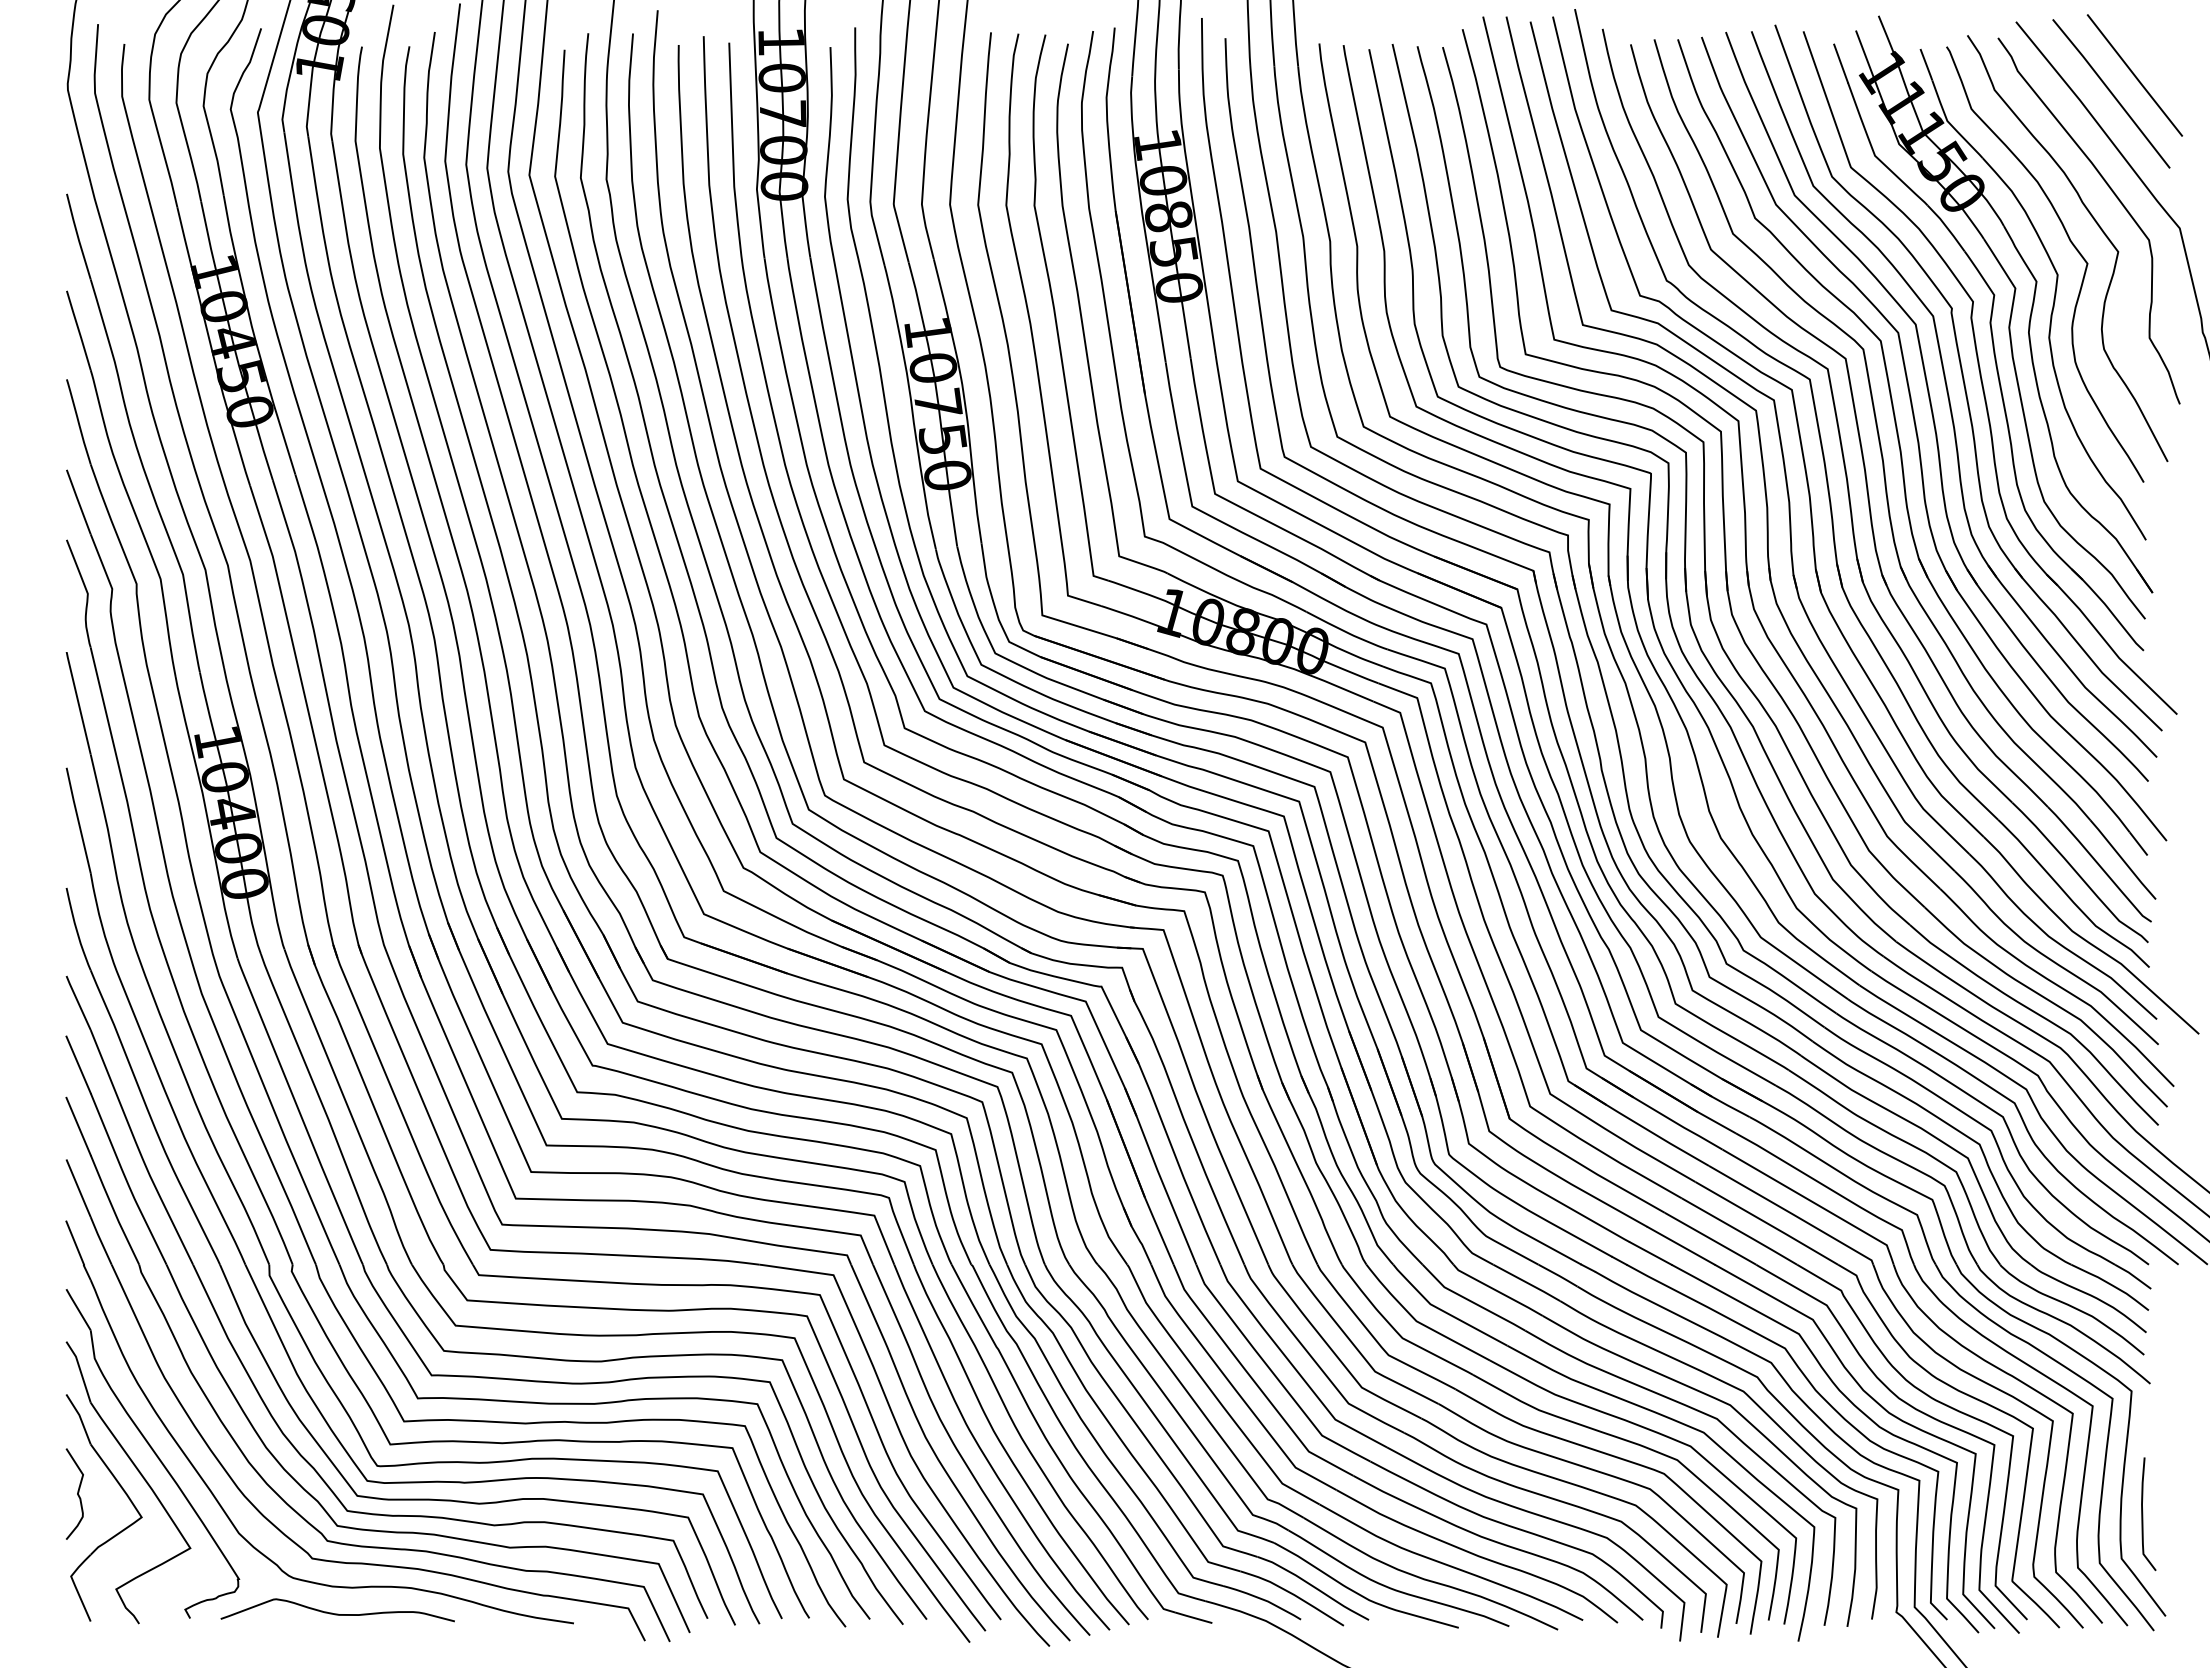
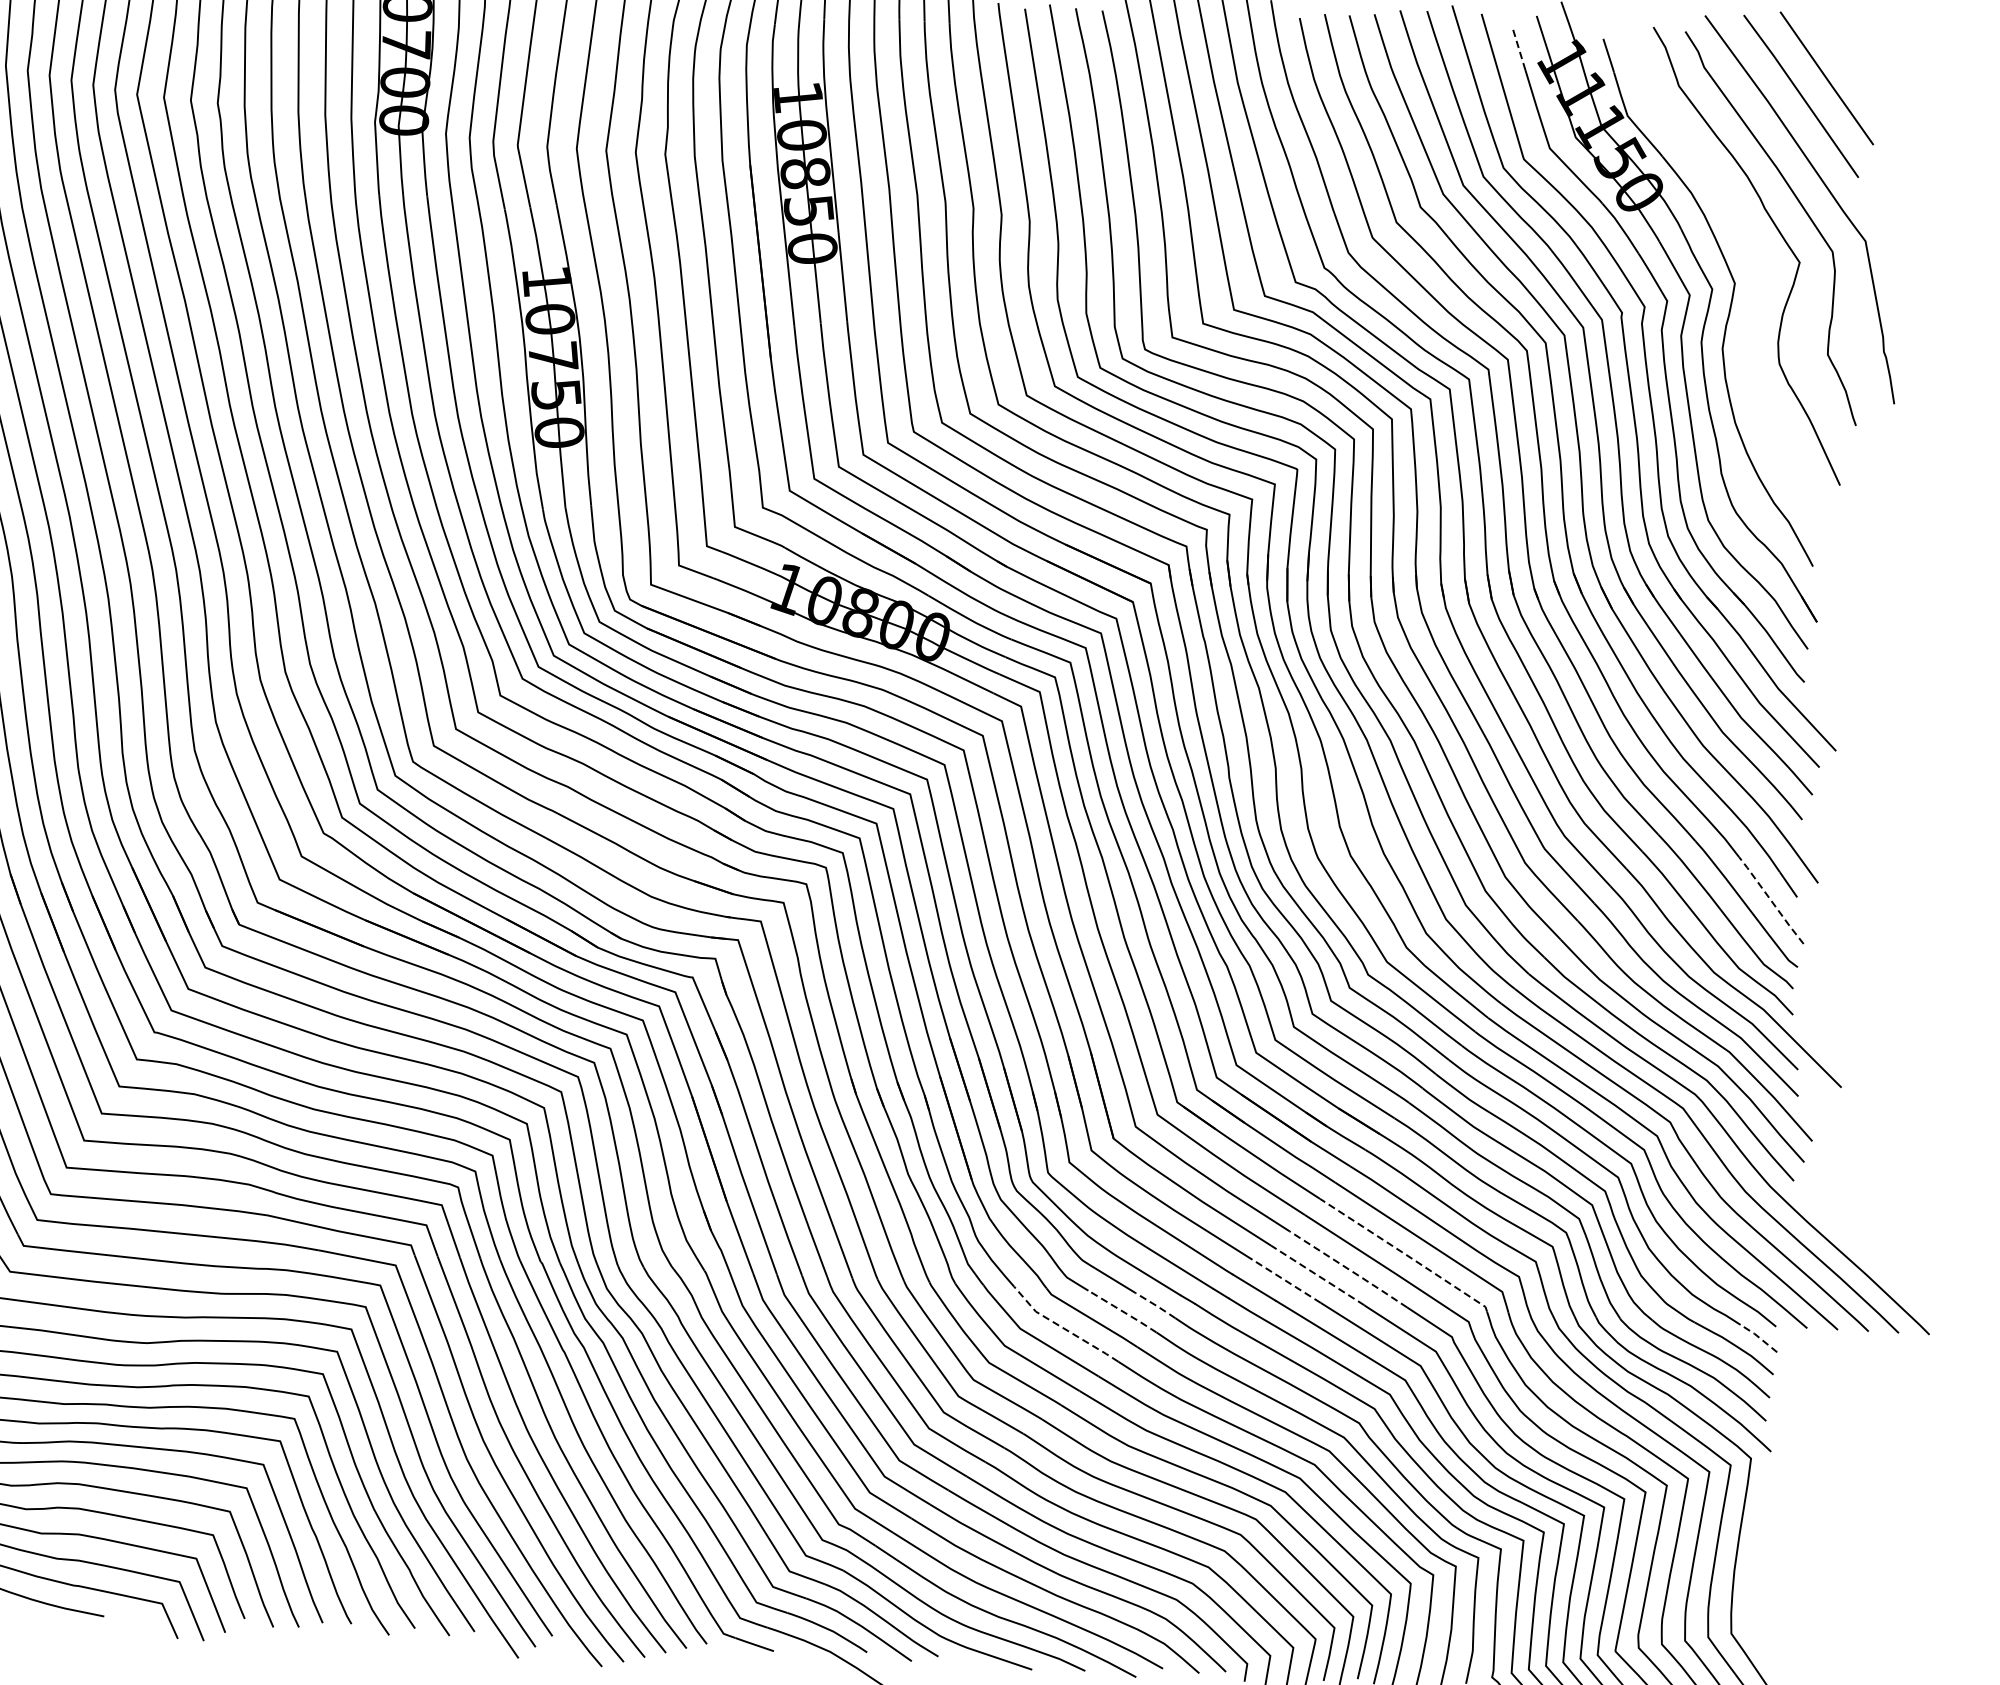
line: (1840, 63) -> (1518, 49), solid -> dashed
curve: (2072, 245) -> (1752, 253), removed
line: (2122, 859) -> (1770, 900), solid -> dashed
line: (1792, 1214) -> (1405, 1254), solid -> dashed
line: (1740, 1231) -> (1349, 1269), solid -> dashed
line: (1710, 1238) -> (1317, 1275), solid -> dashed
line: (1680, 1245) -> (1285, 1280), solid -> dashed
line: (1558, 1275) -> (1156, 1305), solid -> dashed
line: (2133, 1275) -> (1759, 1337), solid -> dashed
line: (1527, 1282) -> (1123, 1311), solid -> dashed
line: (1470, 1301) -> (1062, 1328), solid -> dashed
curve: (2143, 1514) -> (1756, 1588), removed

